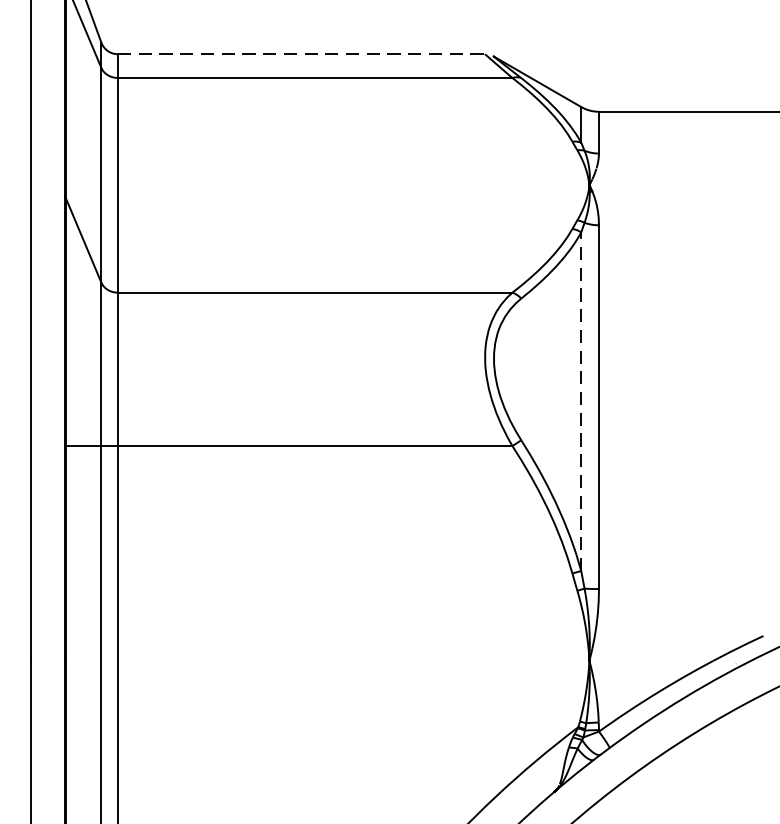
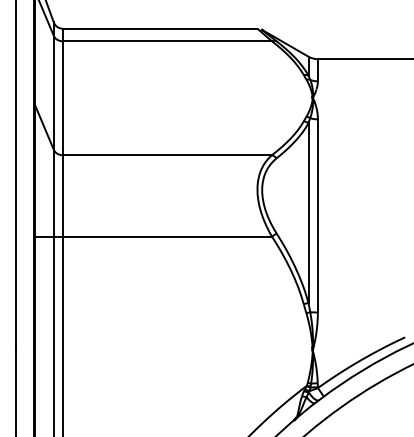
line: (302, 53) -> (160, 28), dashed -> solid
line: (581, 402) -> (308, 213), dashed -> solid

